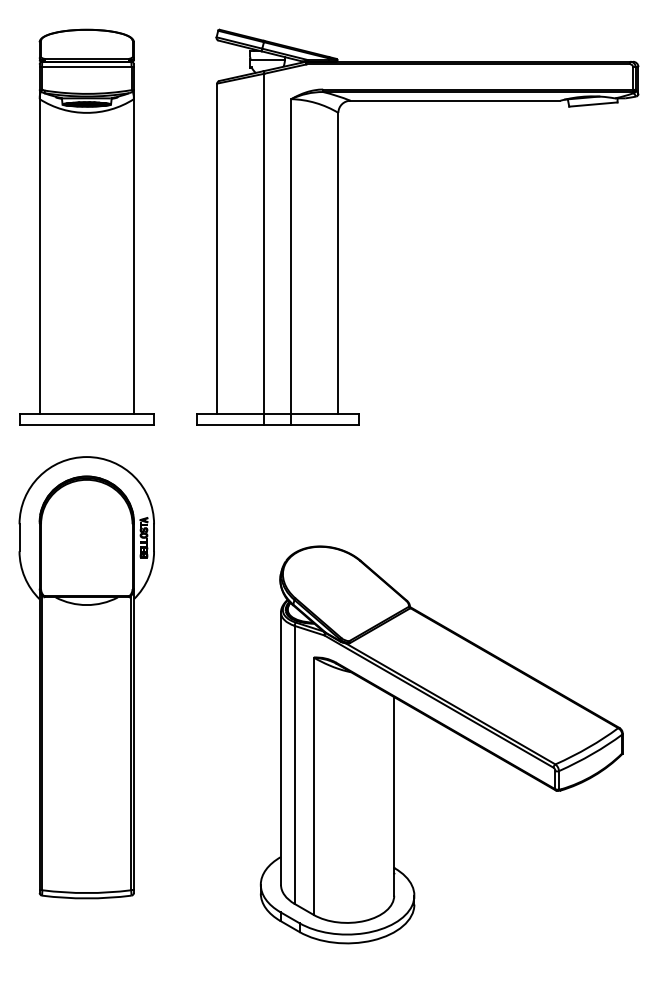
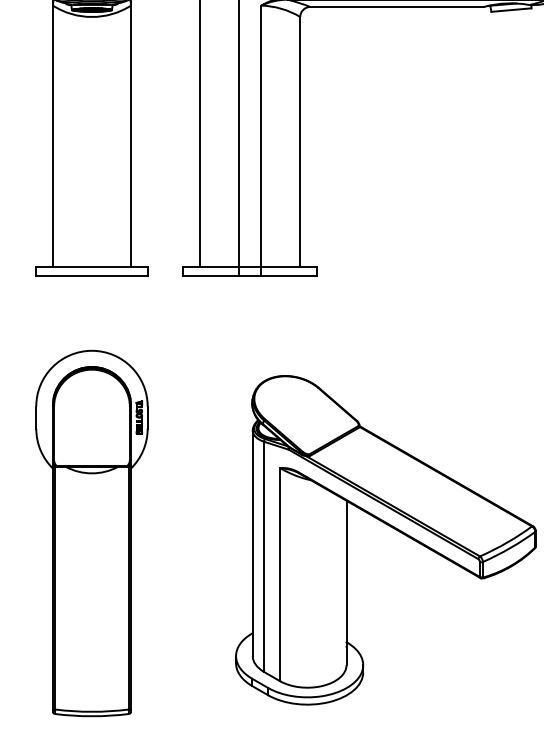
part: (86, 677) -> (91, 533), moved

